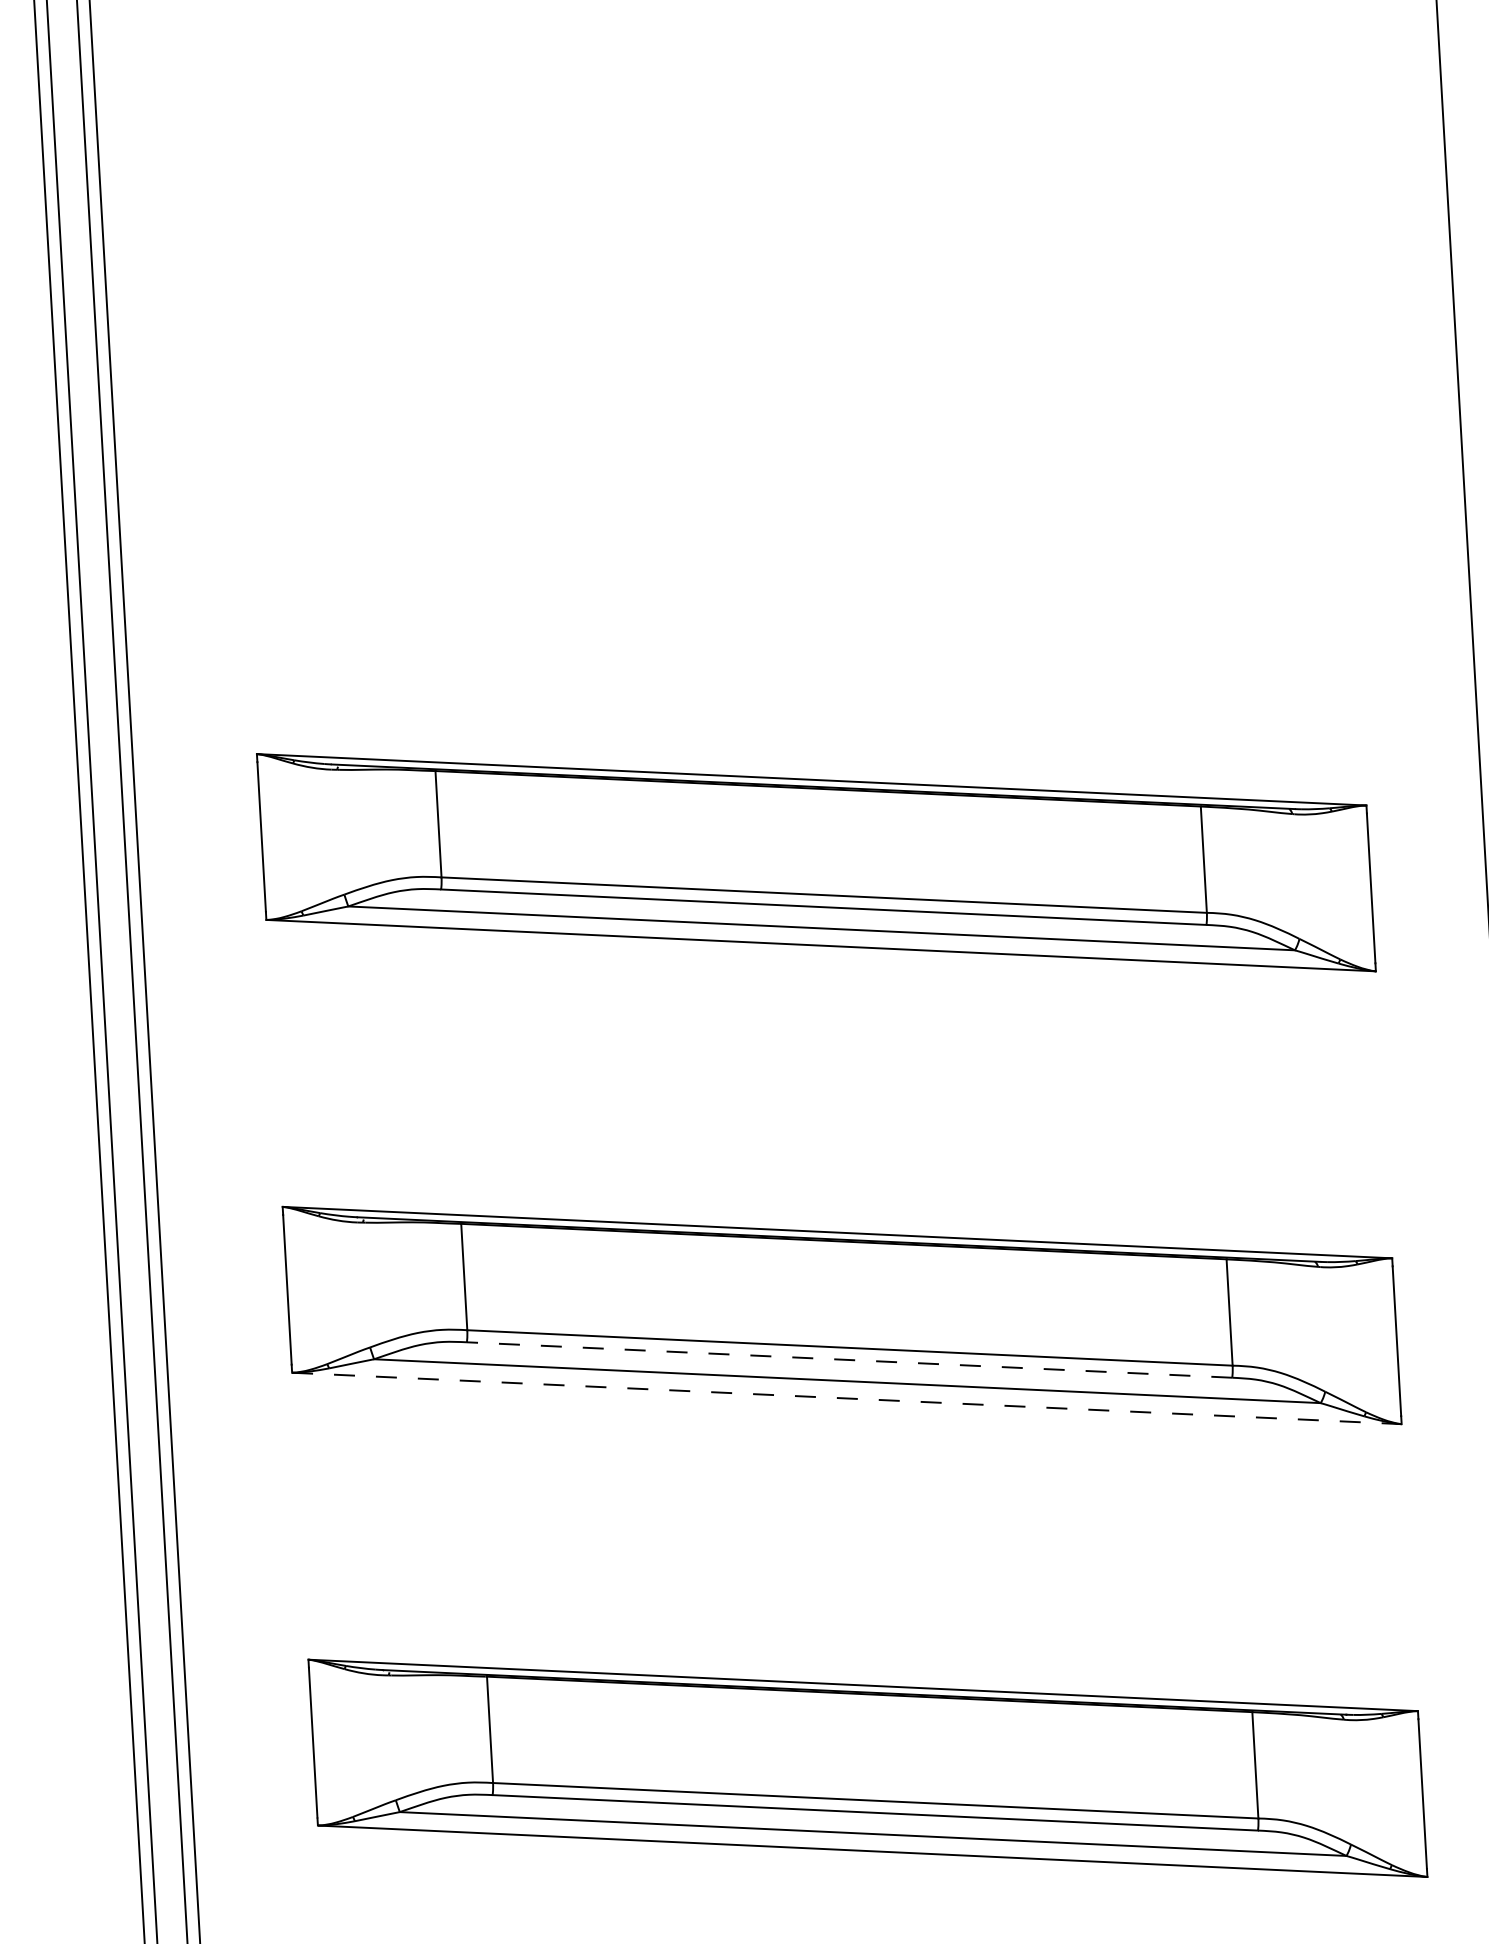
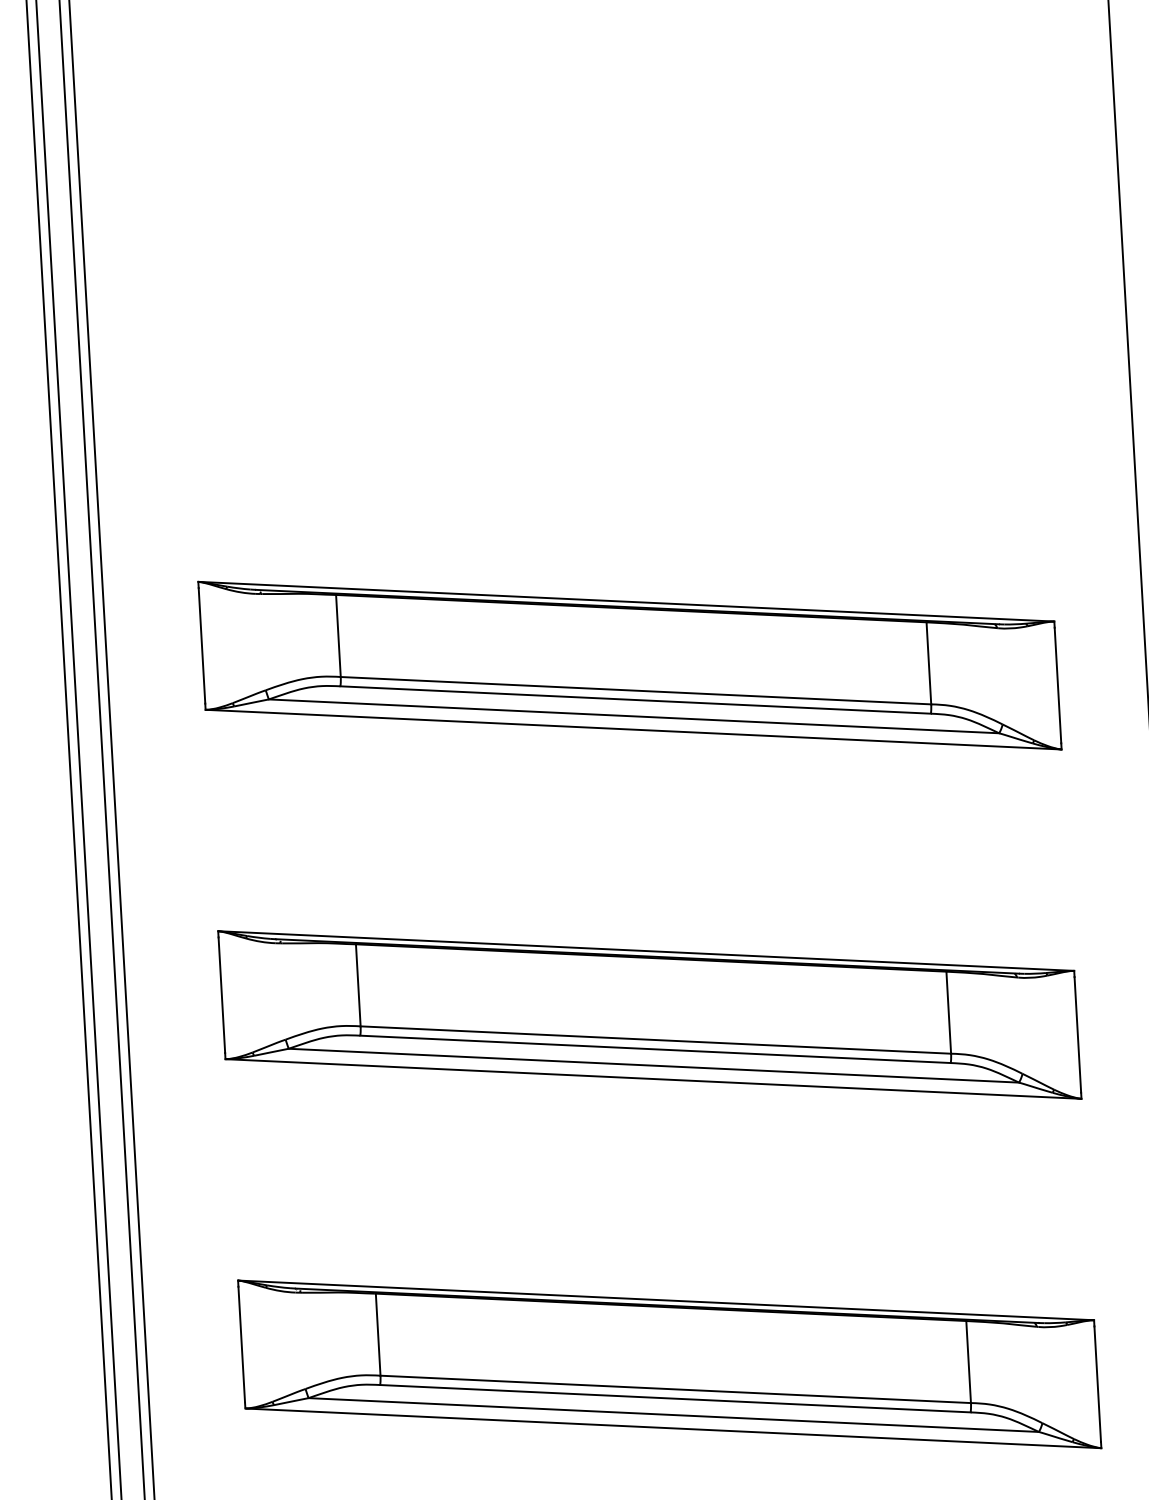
line: (849, 1360) -> (655, 1049), dashed -> solid
line: (847, 1398) -> (653, 1079), dashed -> solid

